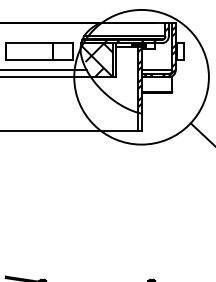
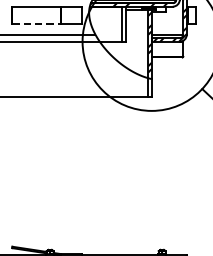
line: (30, 60) -> (37, 24), solid -> dashed
hatch: (96, 60) -> (105, 24), removed

